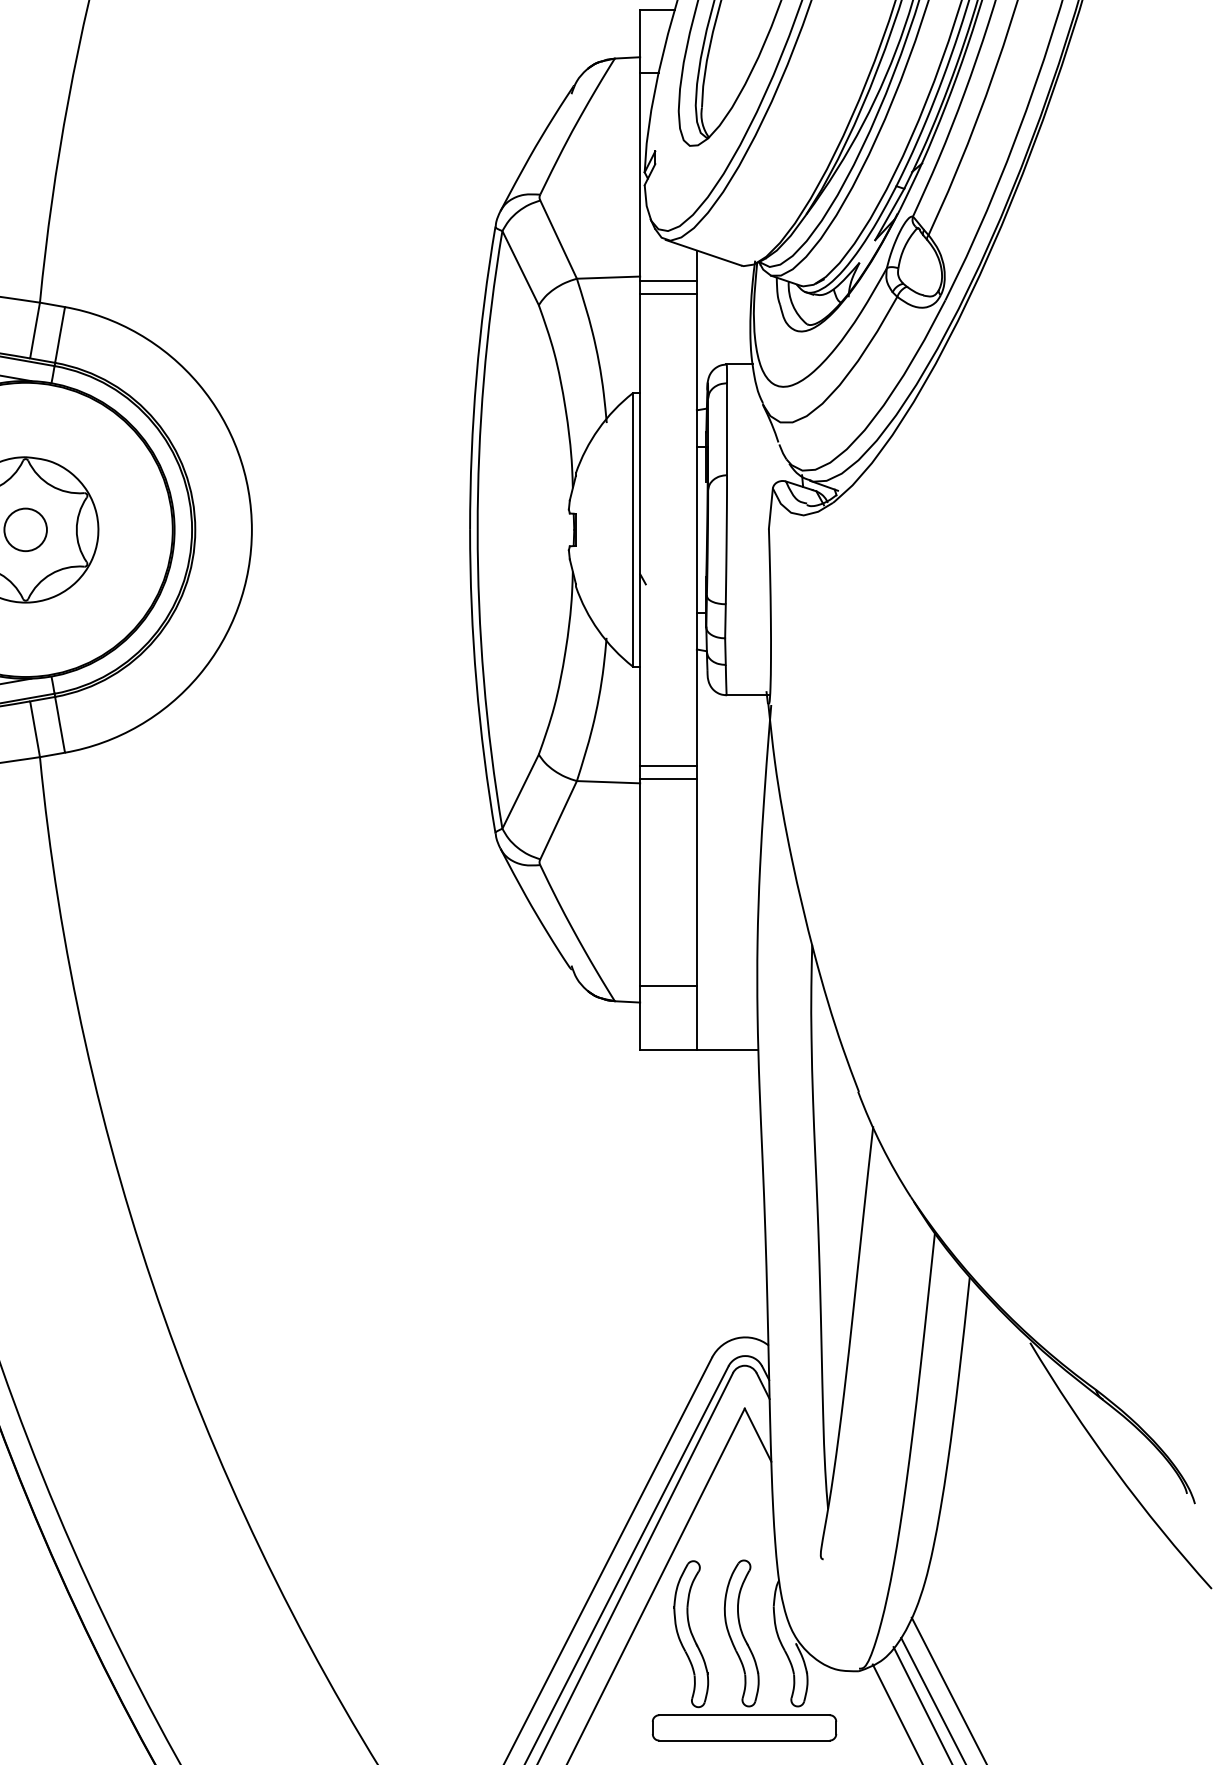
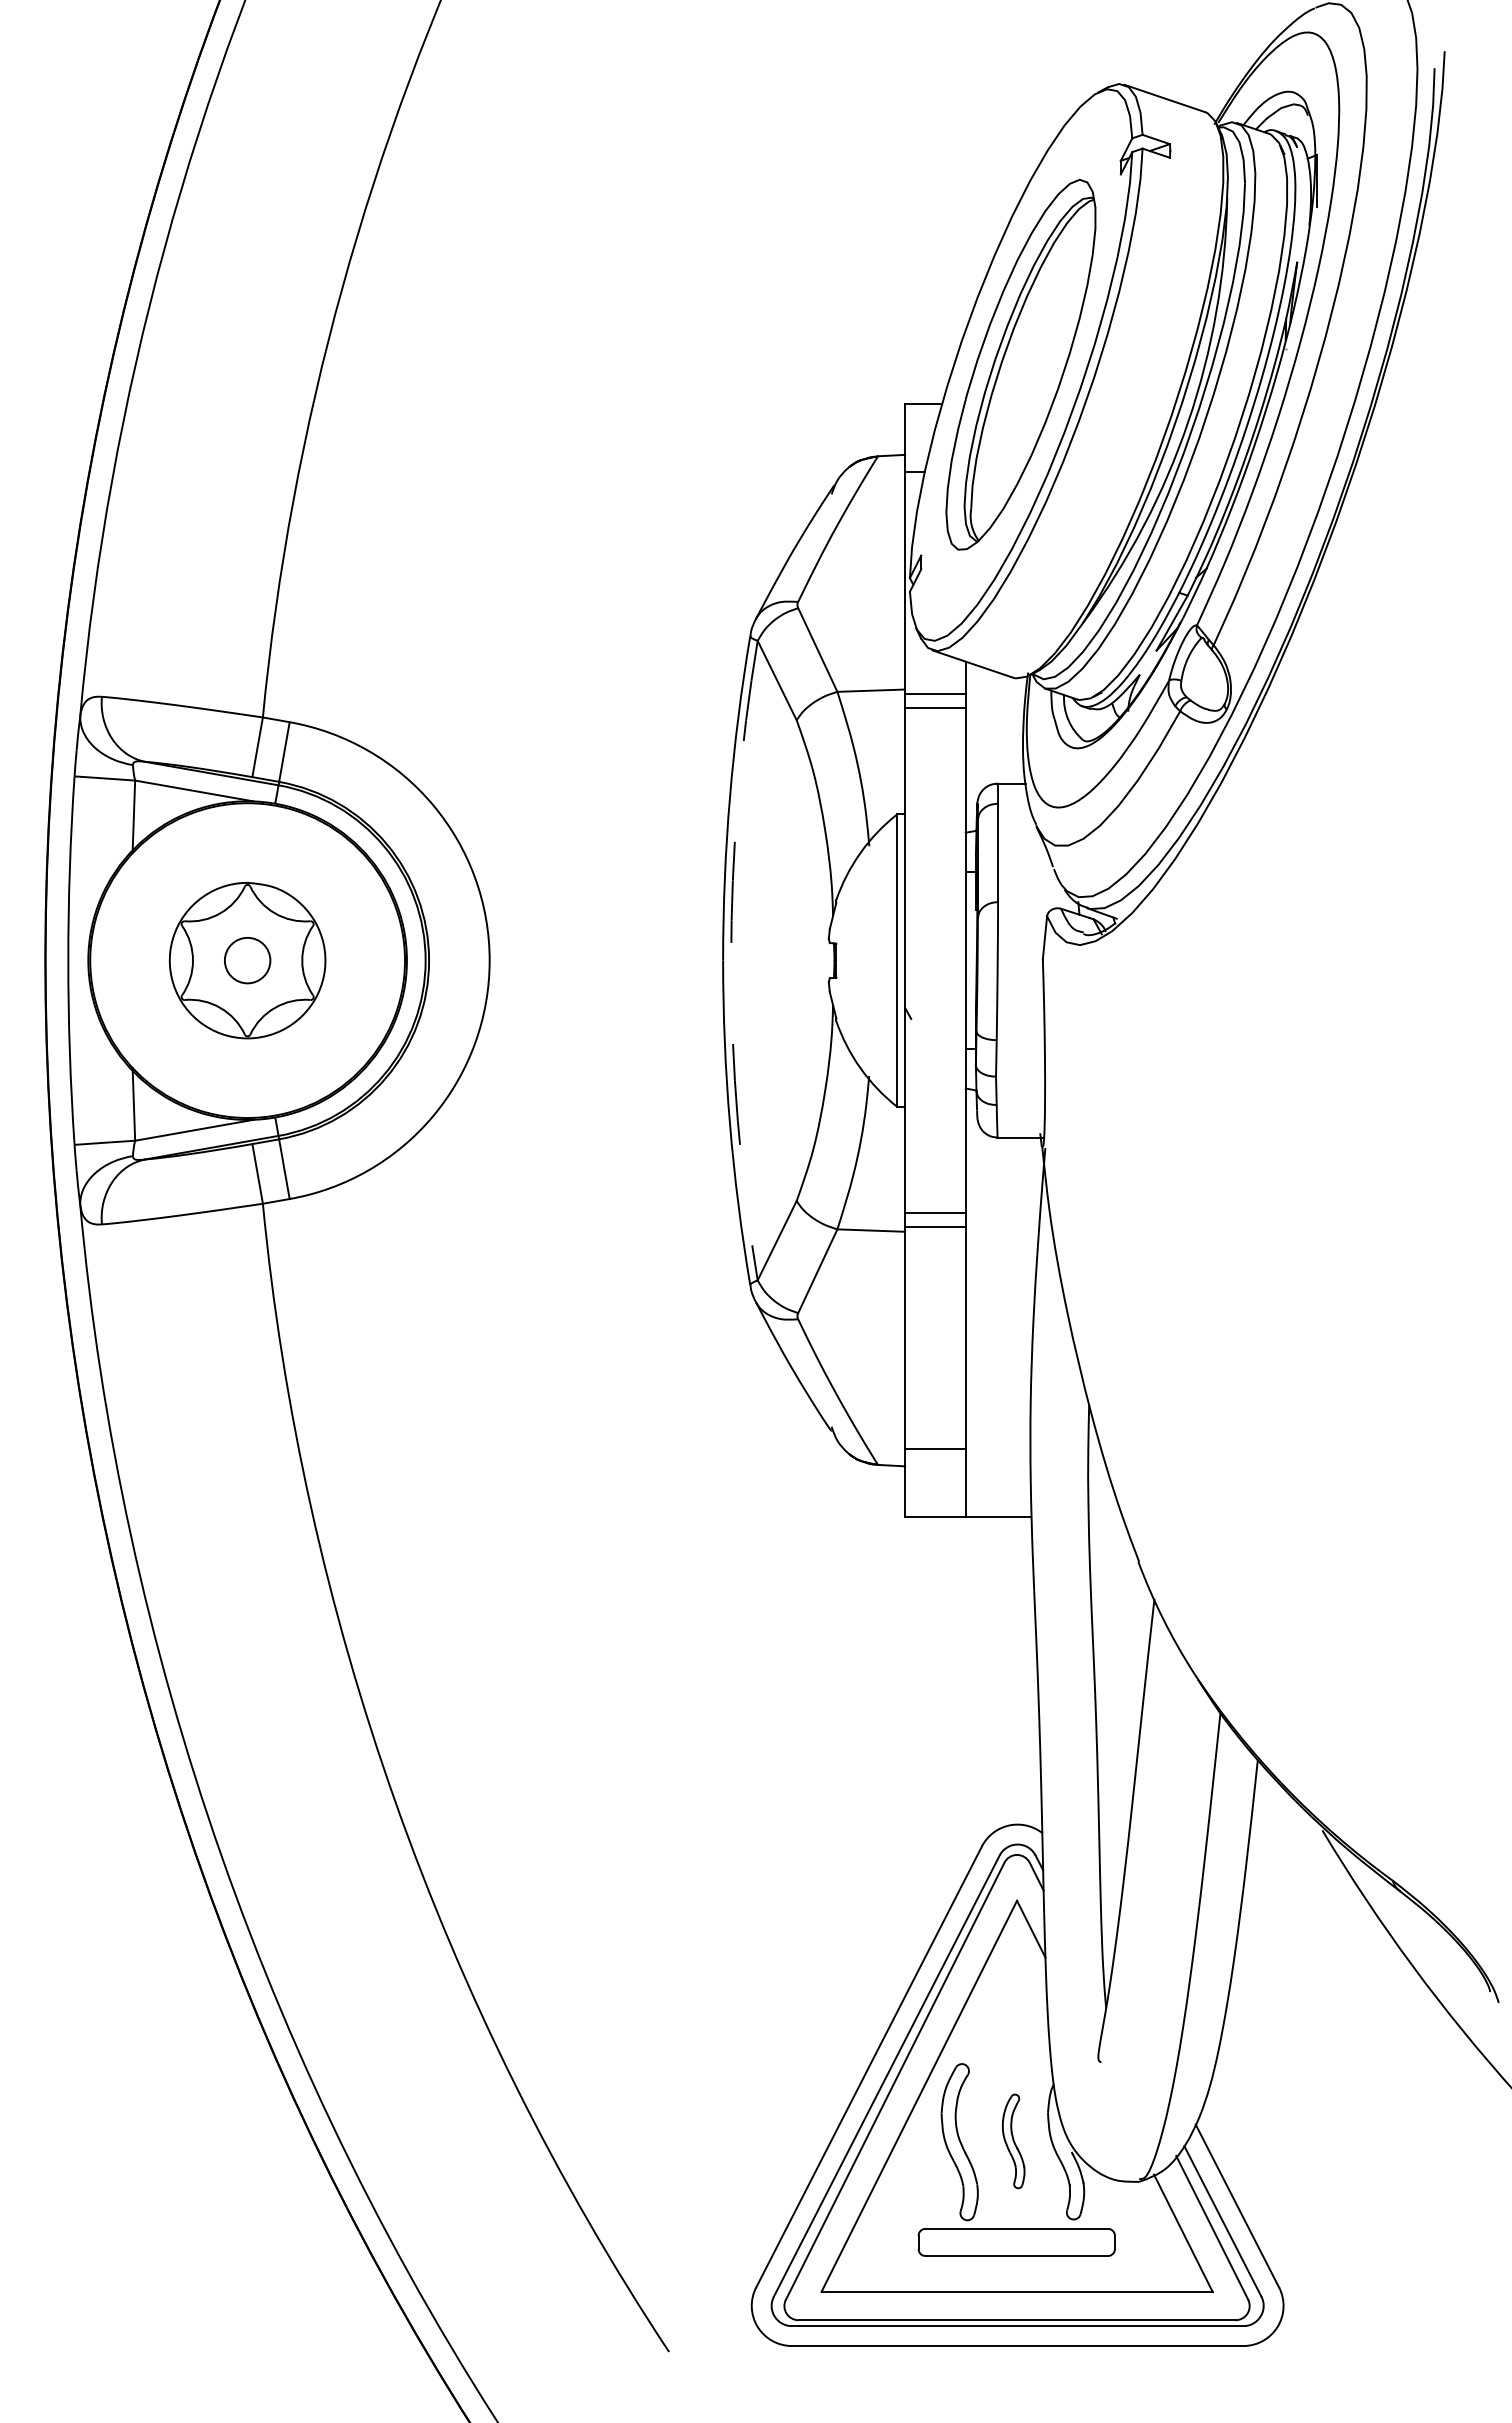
arc: (477, 529) -> (731, 960), solid -> dashed
part: (741, 1633) -> (1013, 2141), size x0.6

